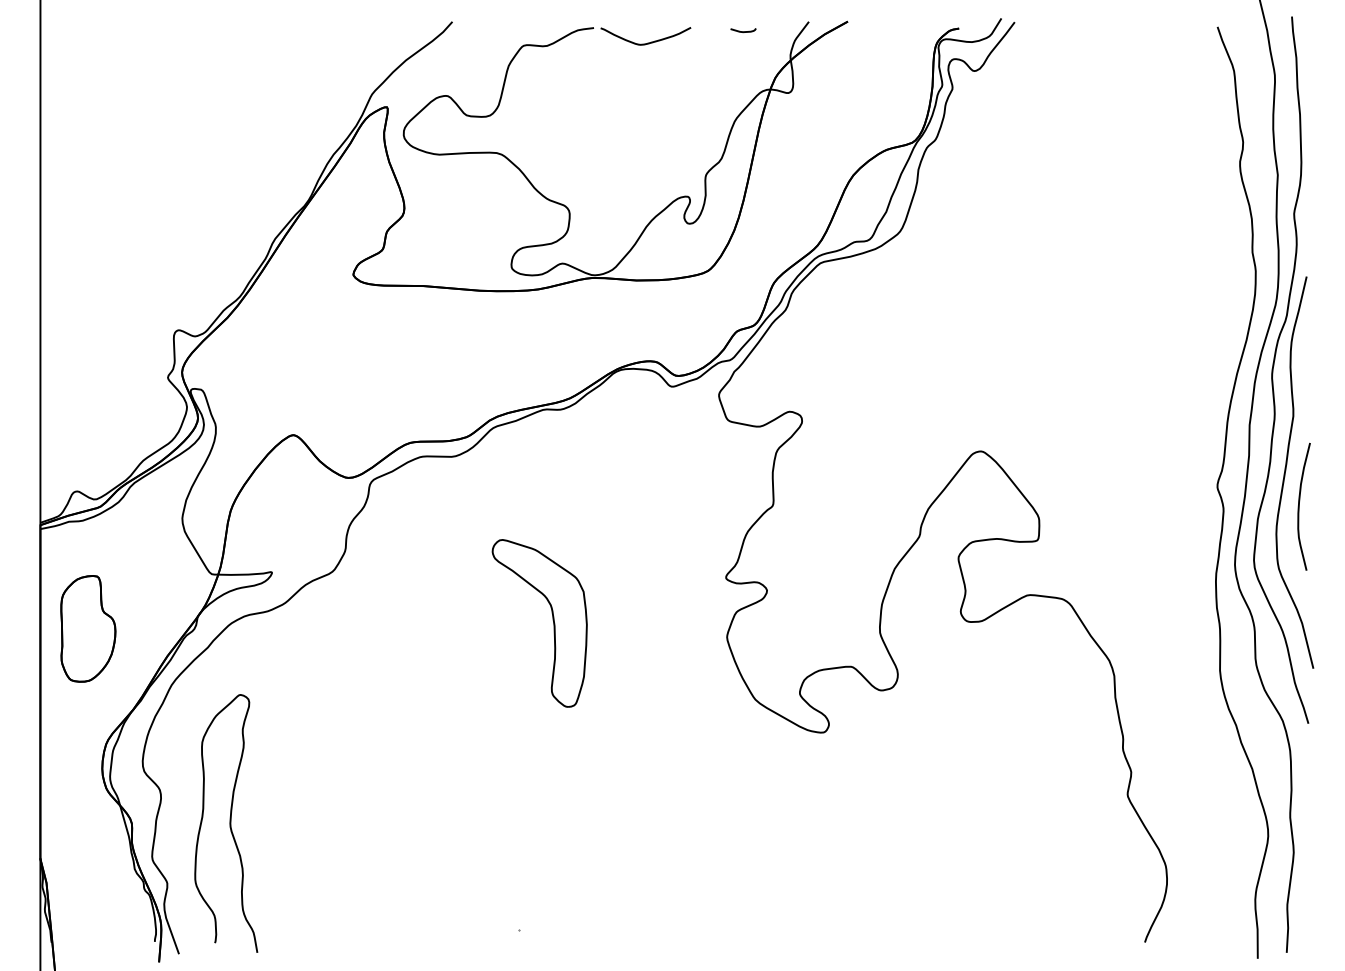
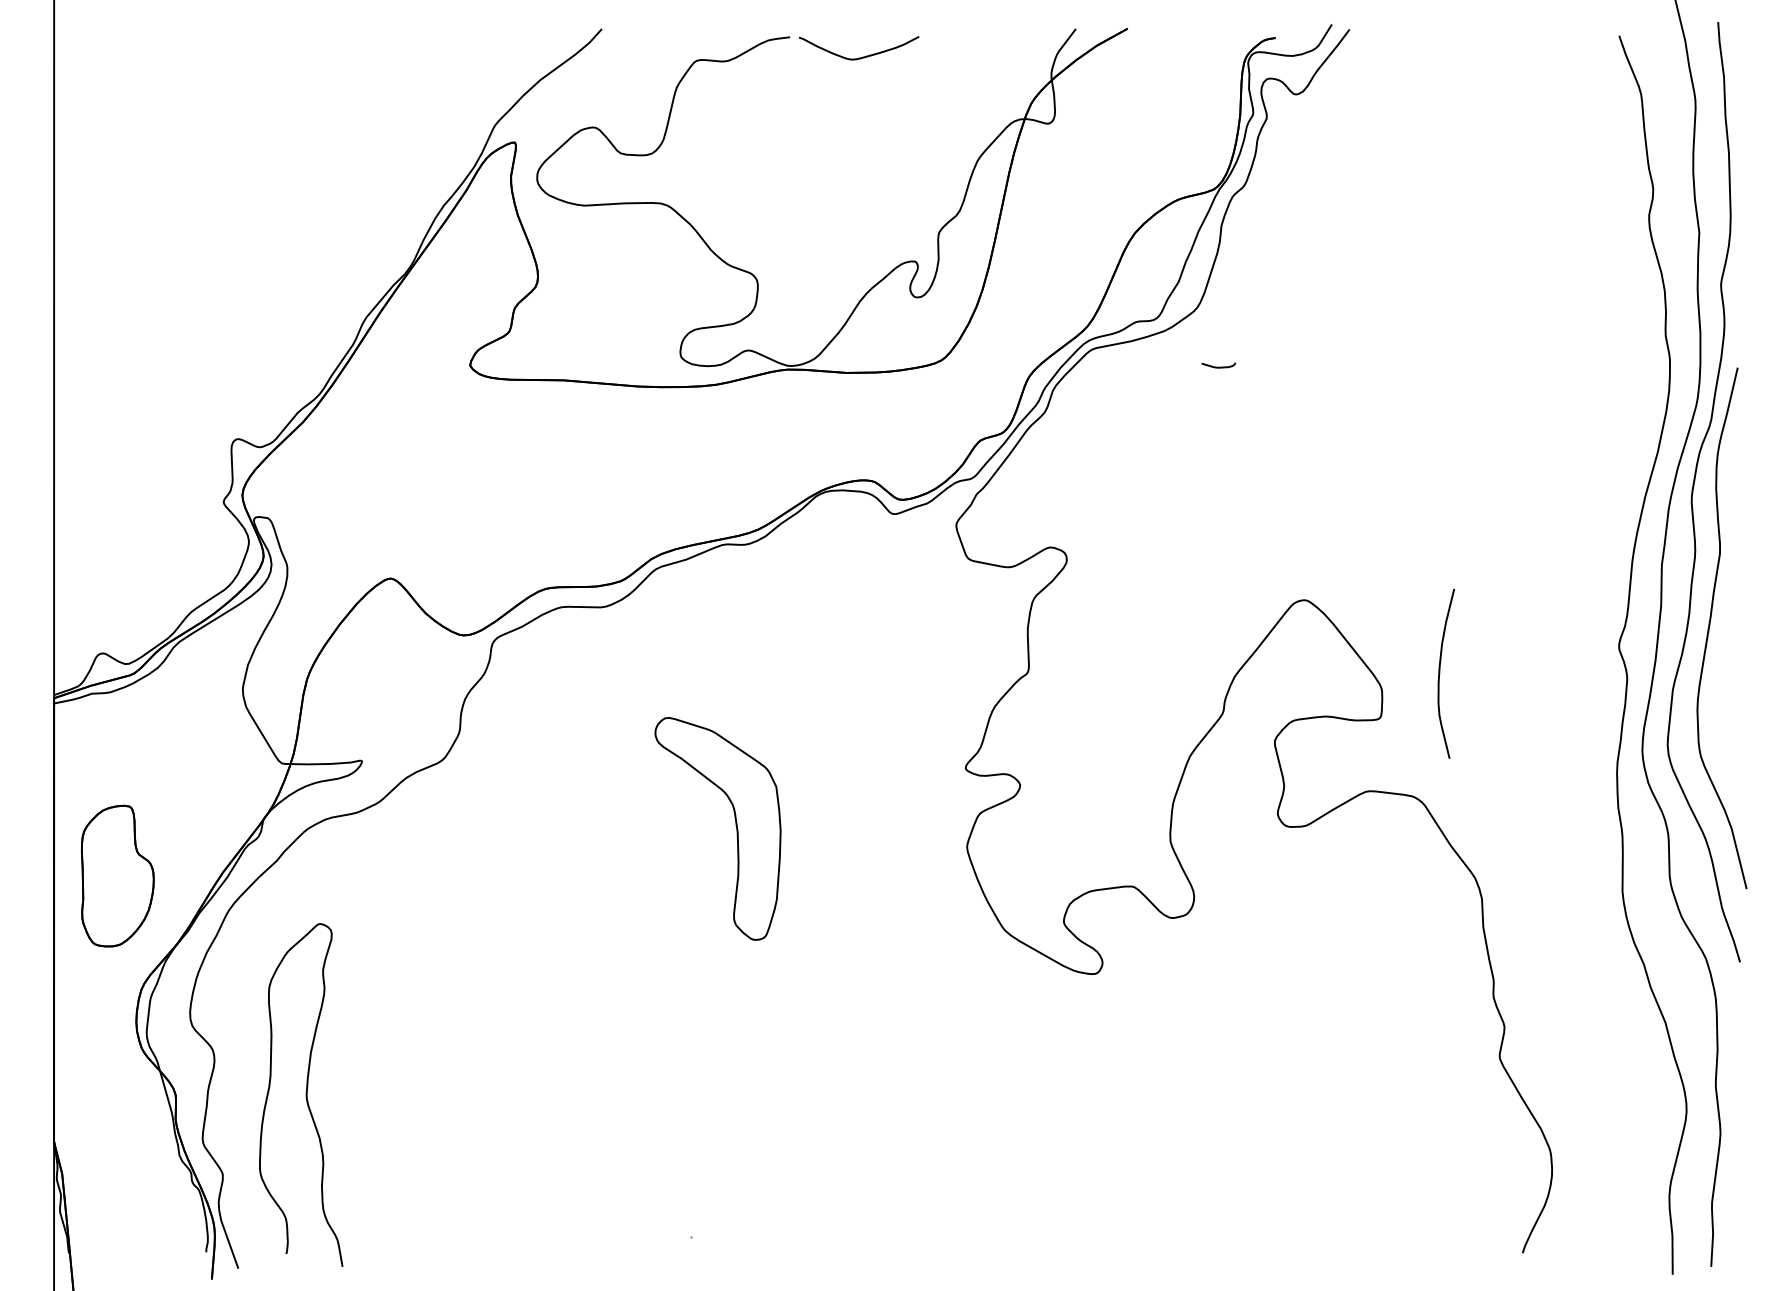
curve: (743, 31) -> (1218, 366), moved
curve: (1299, 506) -> (1440, 673), moved
part: (88, 628) -> (117, 875), moved

